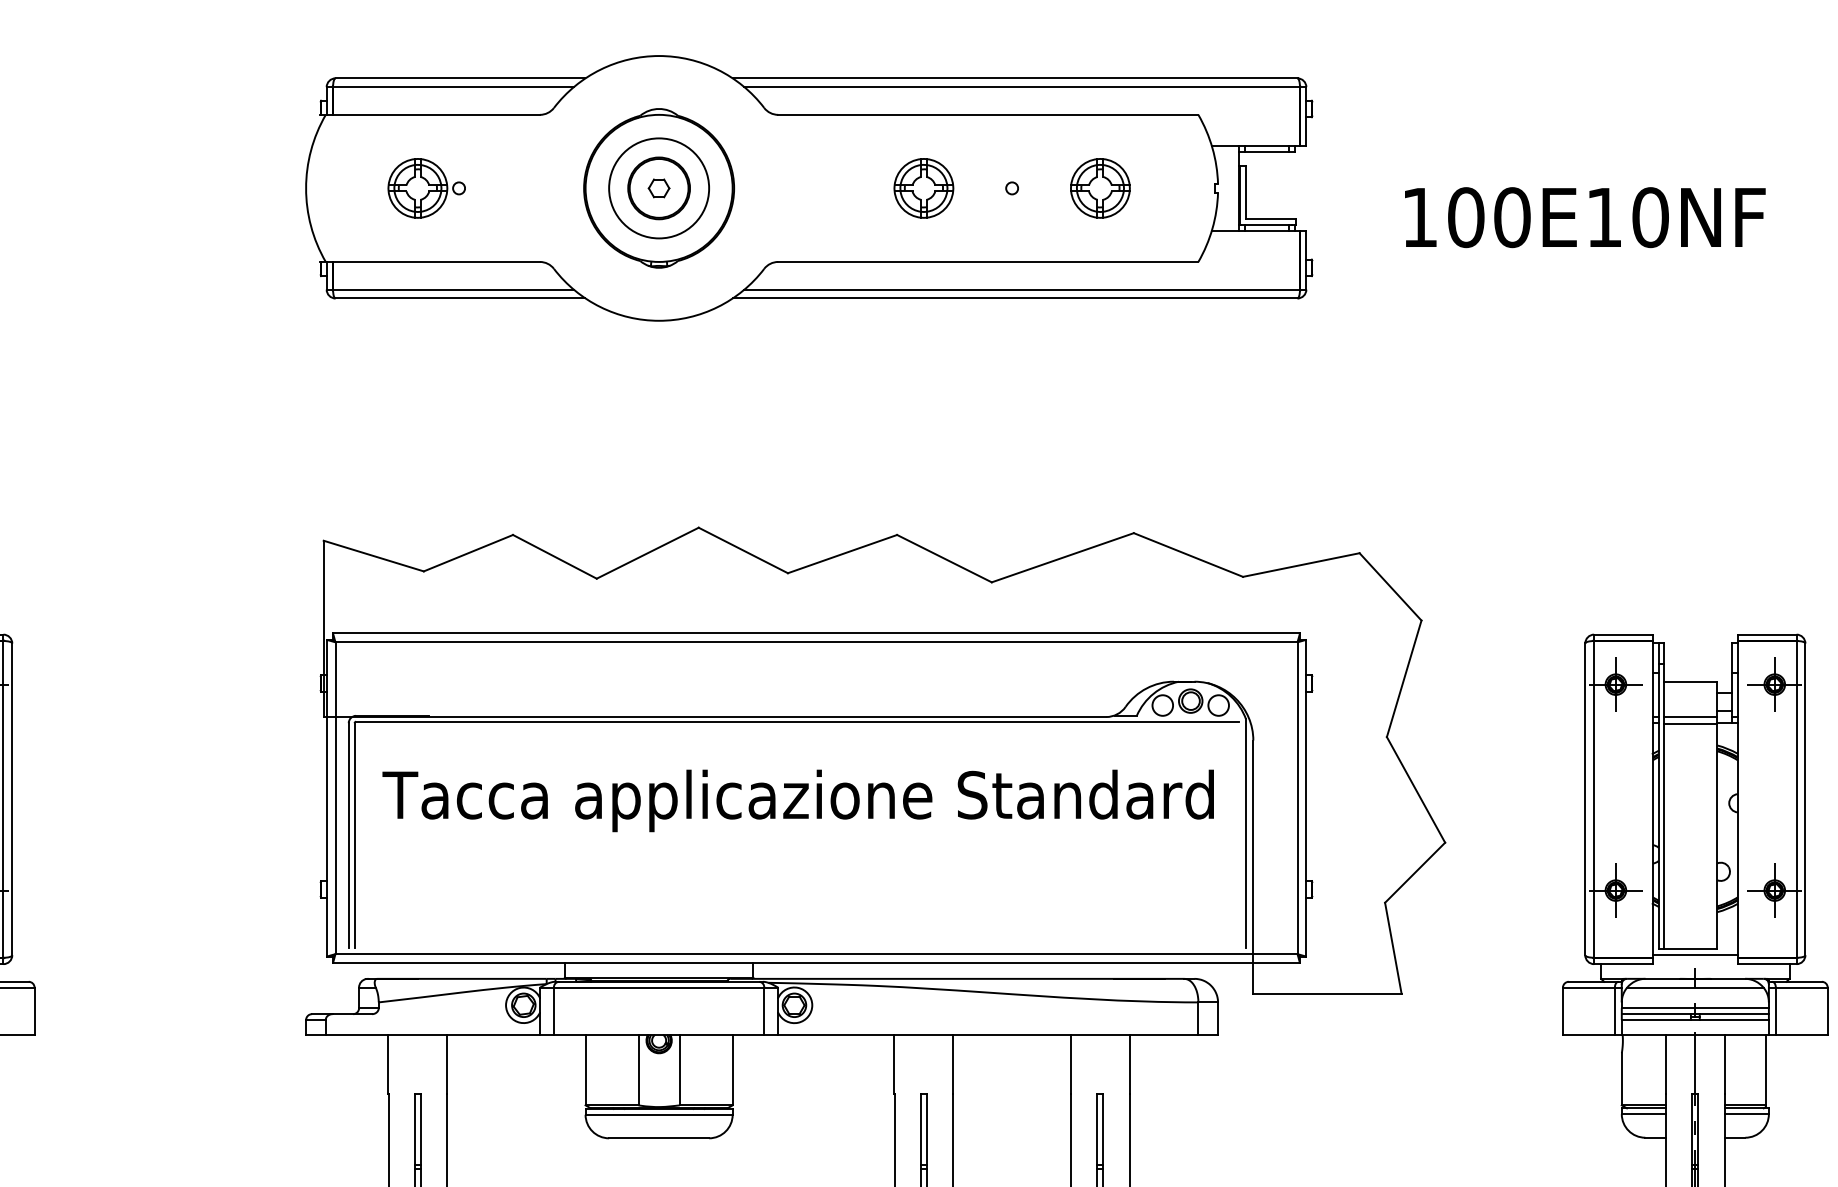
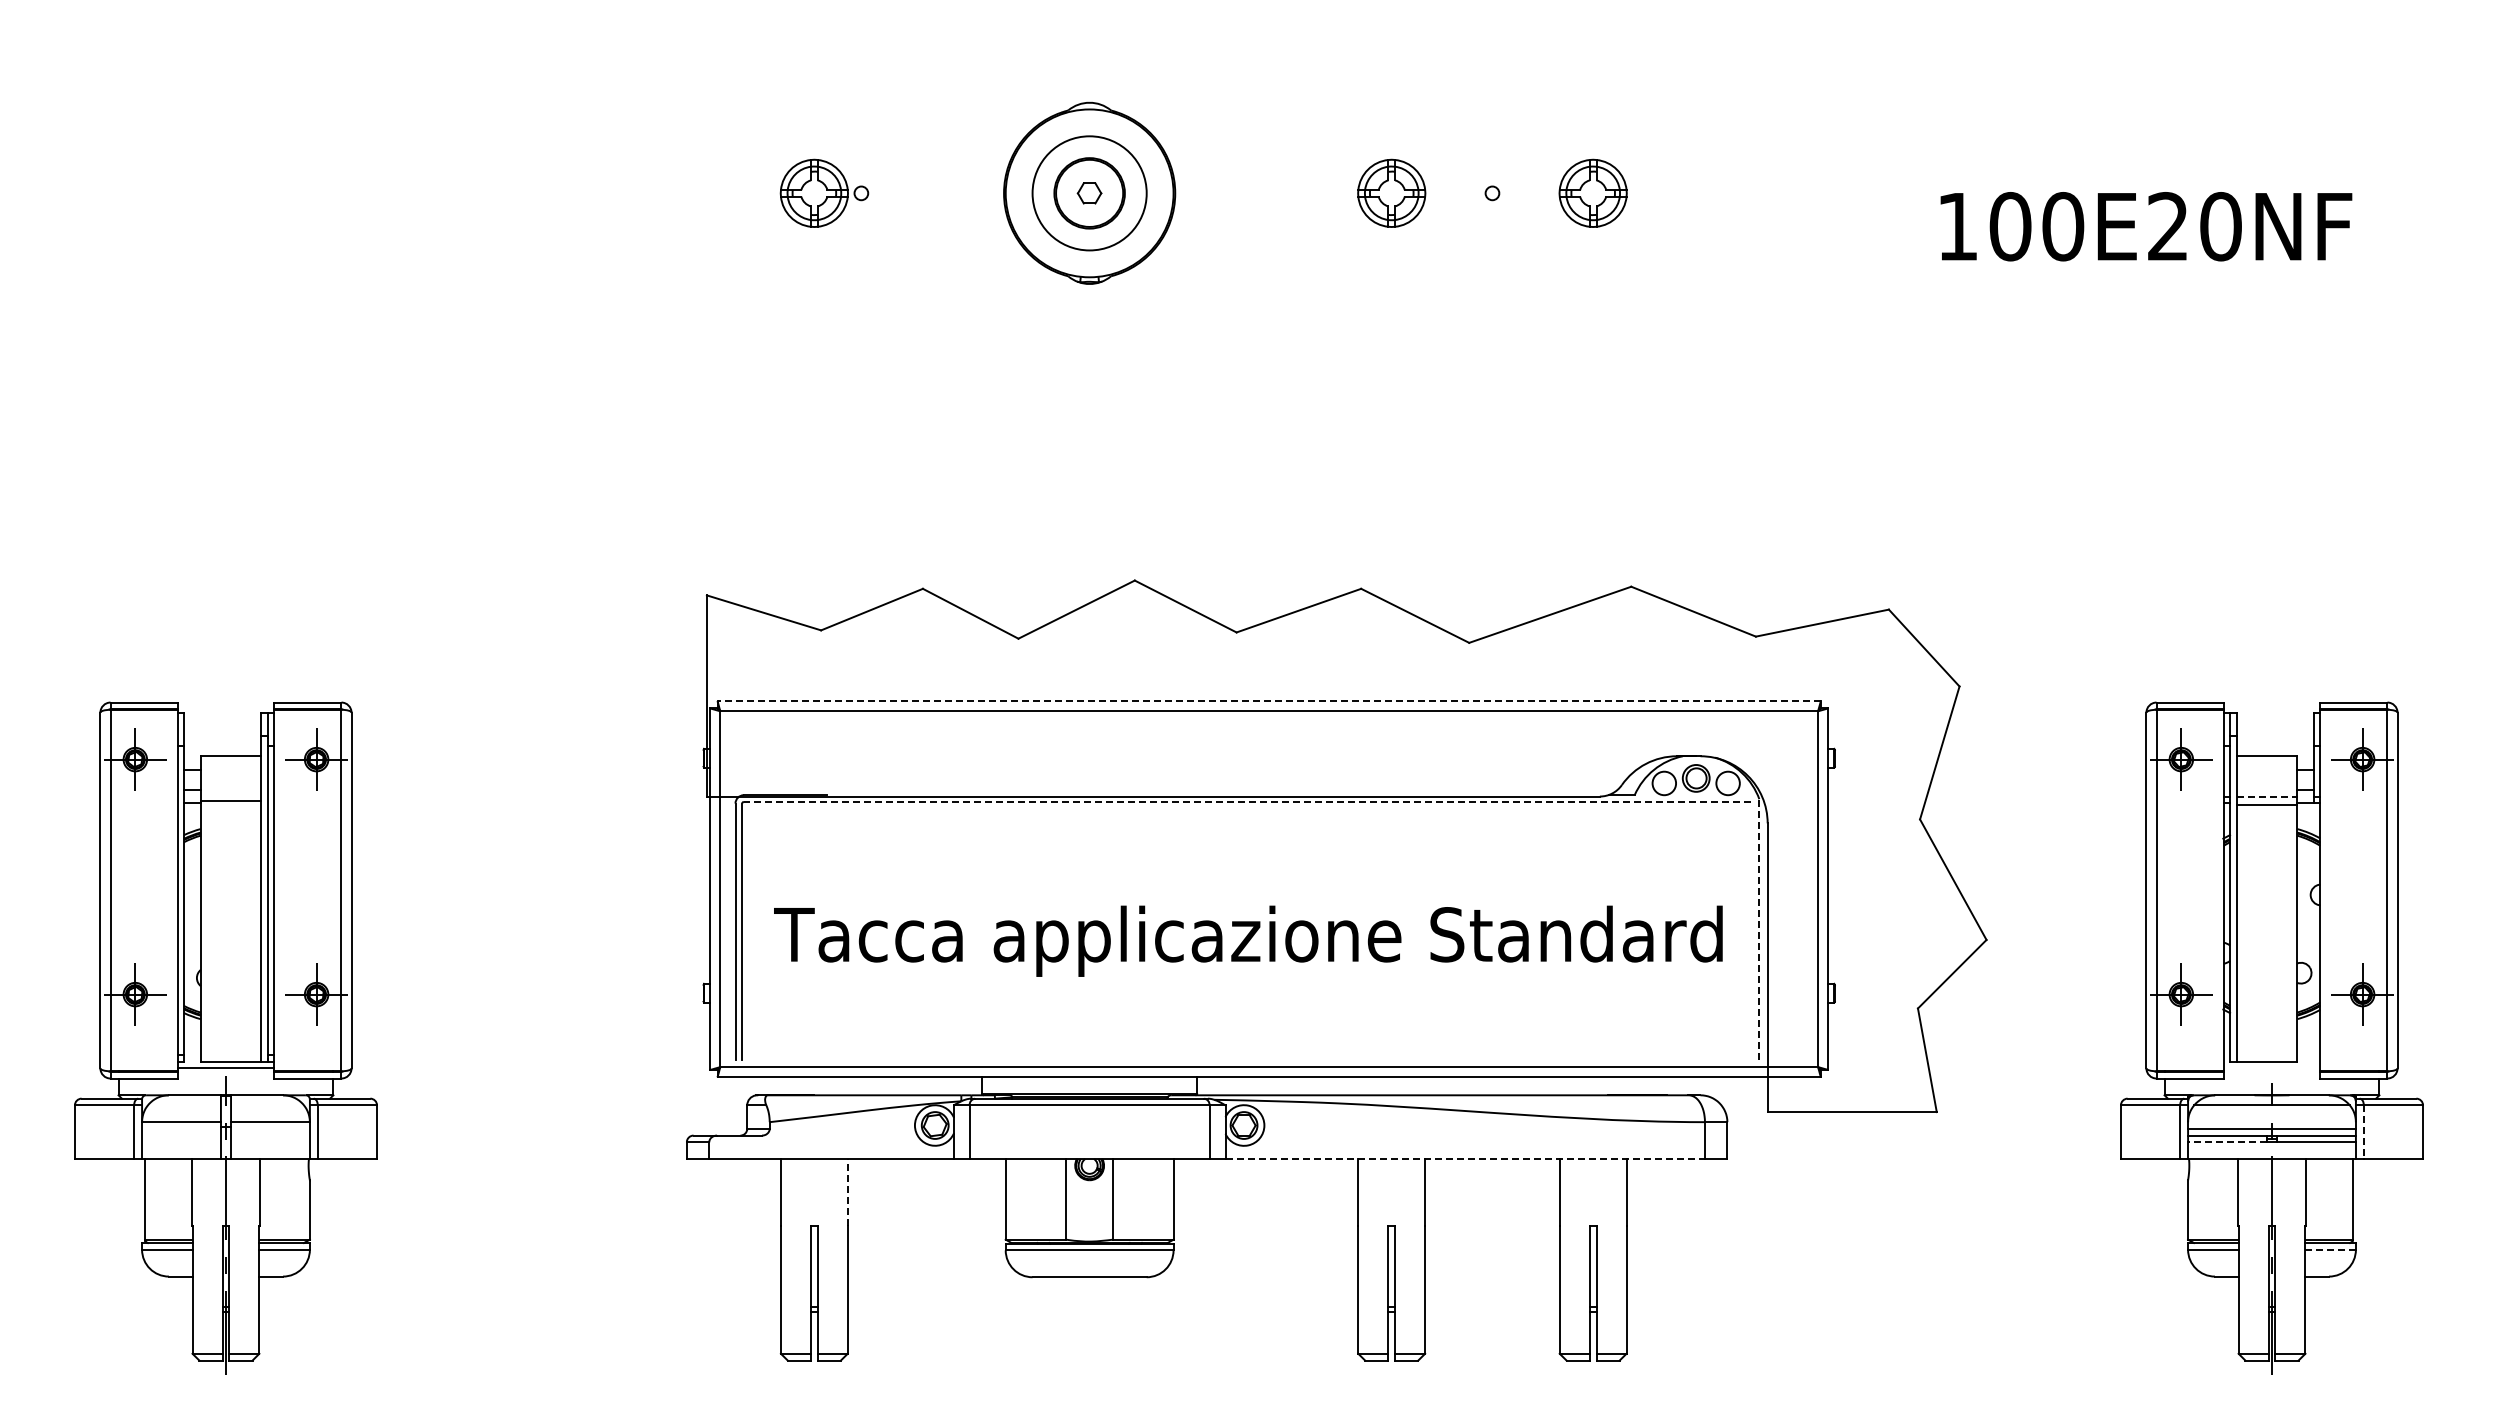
part: (808, 188) -> (1260, 193), removed
text: (1603, 217) -> (2167, 226), 100E10NF -> 100E20NF
line: (816, 633) -> (1269, 701), solid -> dashed
line: (1691, 716) -> (2267, 796), solid -> dashed
line: (797, 721) -> (1247, 801), solid -> dashed
text: (798, 800) -> (1248, 940), moved
line: (1246, 833) -> (1759, 929), solid -> dashed
line: (1694, 955) -> (2271, 1068), removed
line: (1775, 1011) -> (2363, 1132), solid -> dashed
line: (1656, 1020) -> (2227, 1142), solid -> dashed
line: (988, 1035) -> (1465, 1159), solid -> dashed
line: (446, 1064) -> (847, 1192), solid -> dashed
line: (1747, 1113) -> (2331, 1249), solid -> dashed

